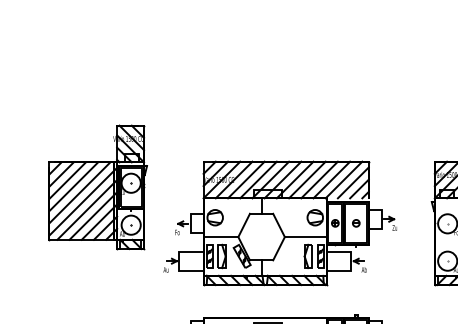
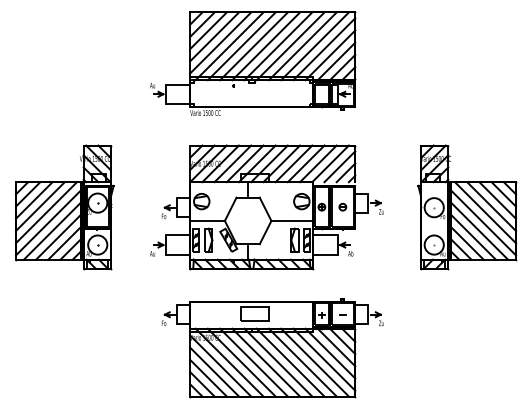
part: (266, 79) -> (253, 63), added
part: (97, 187) -> (64, 207), moved

